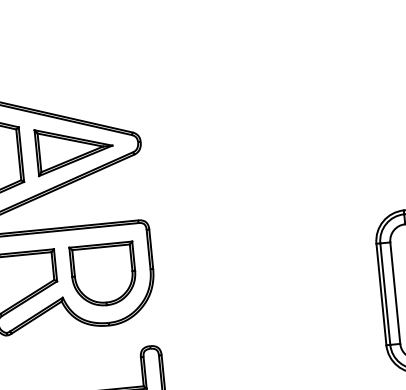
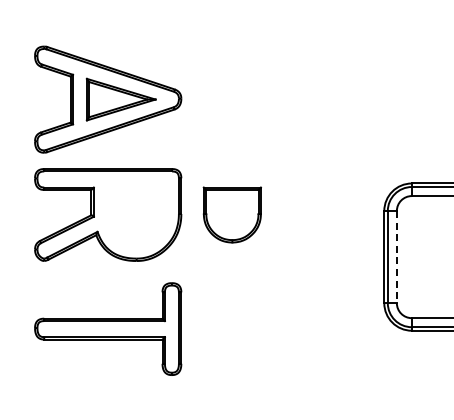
part: (102, 274) -> (231, 214), moved
line: (394, 293) -> (396, 257), solid -> dashed

